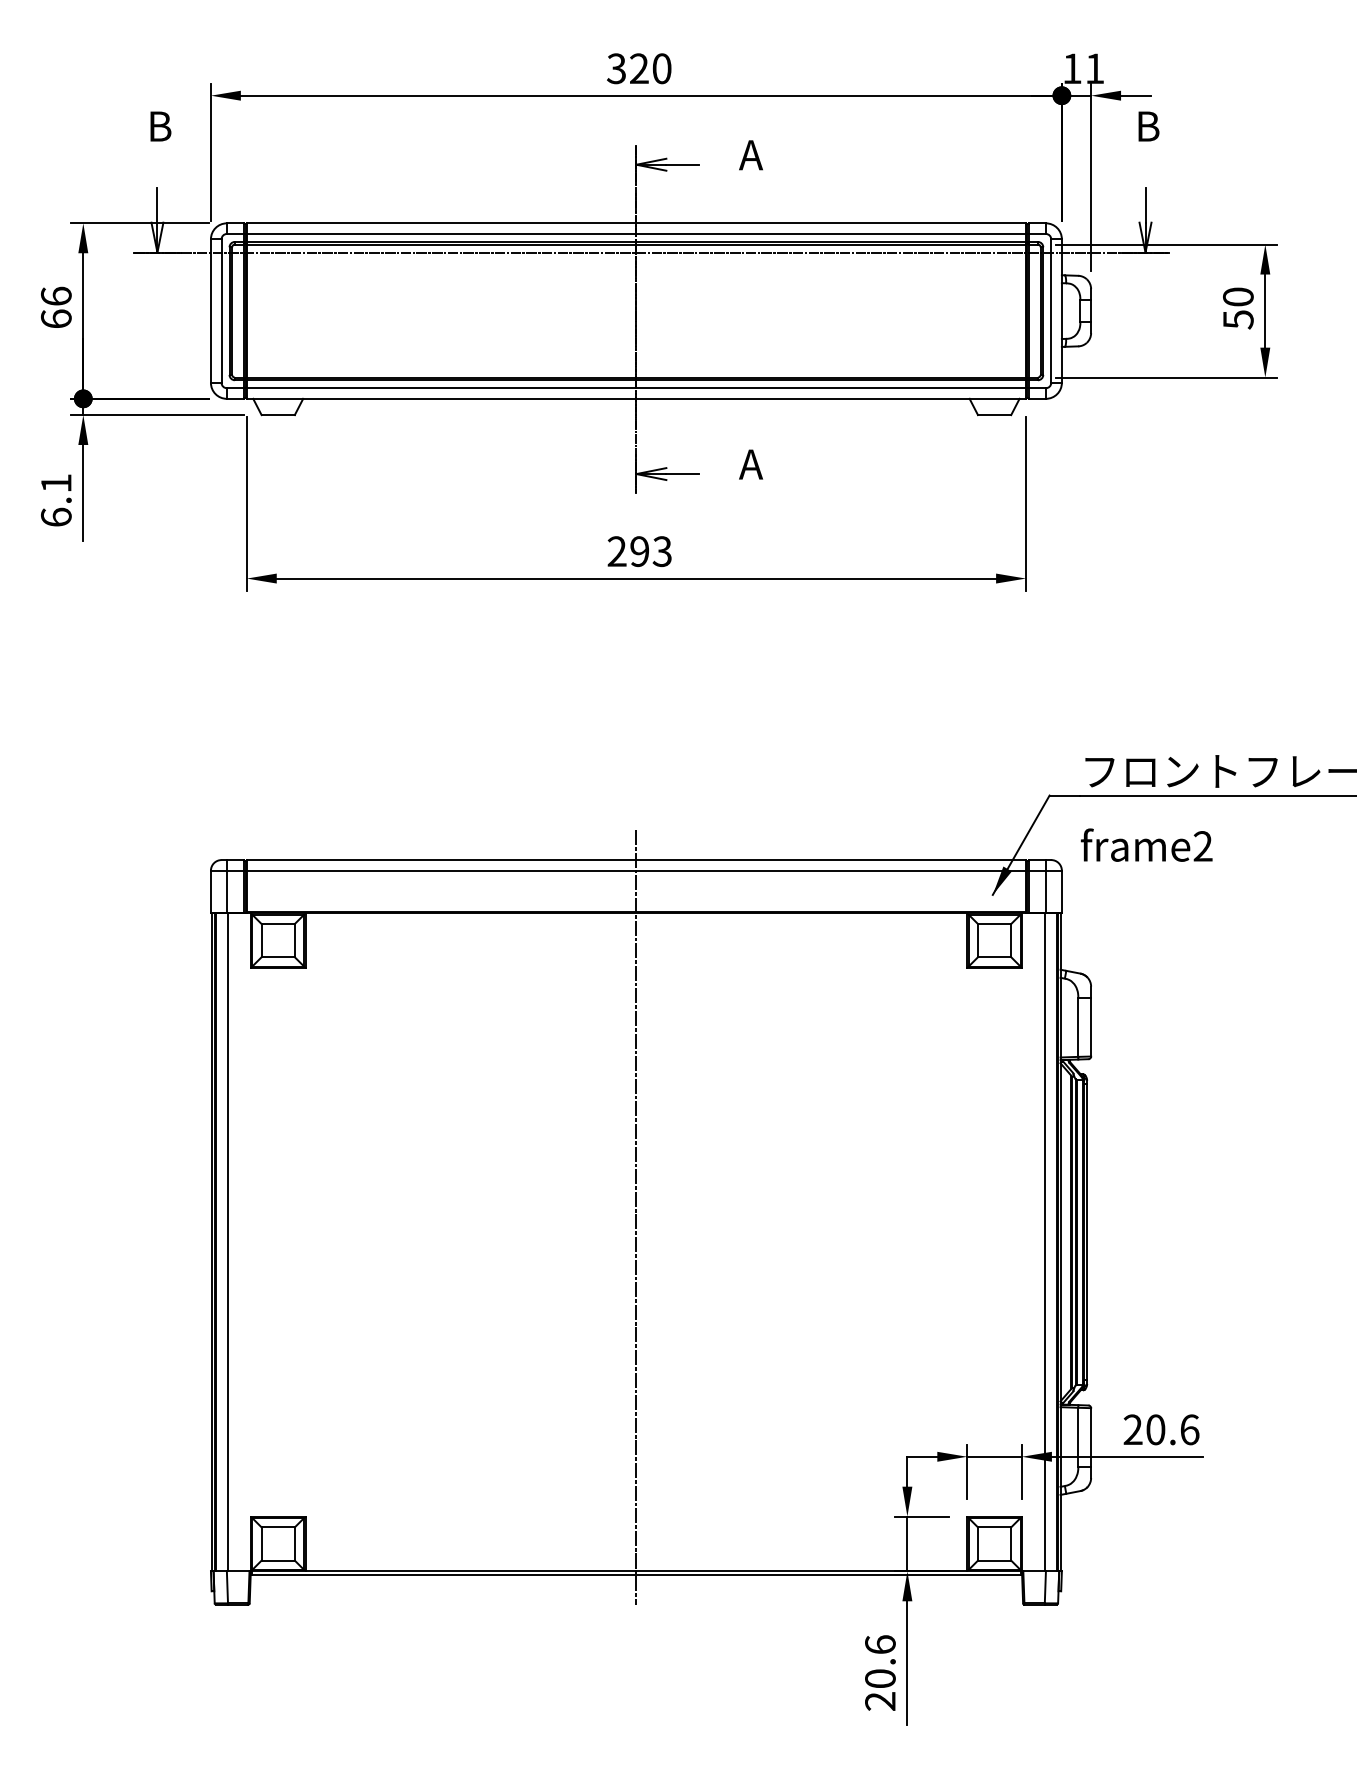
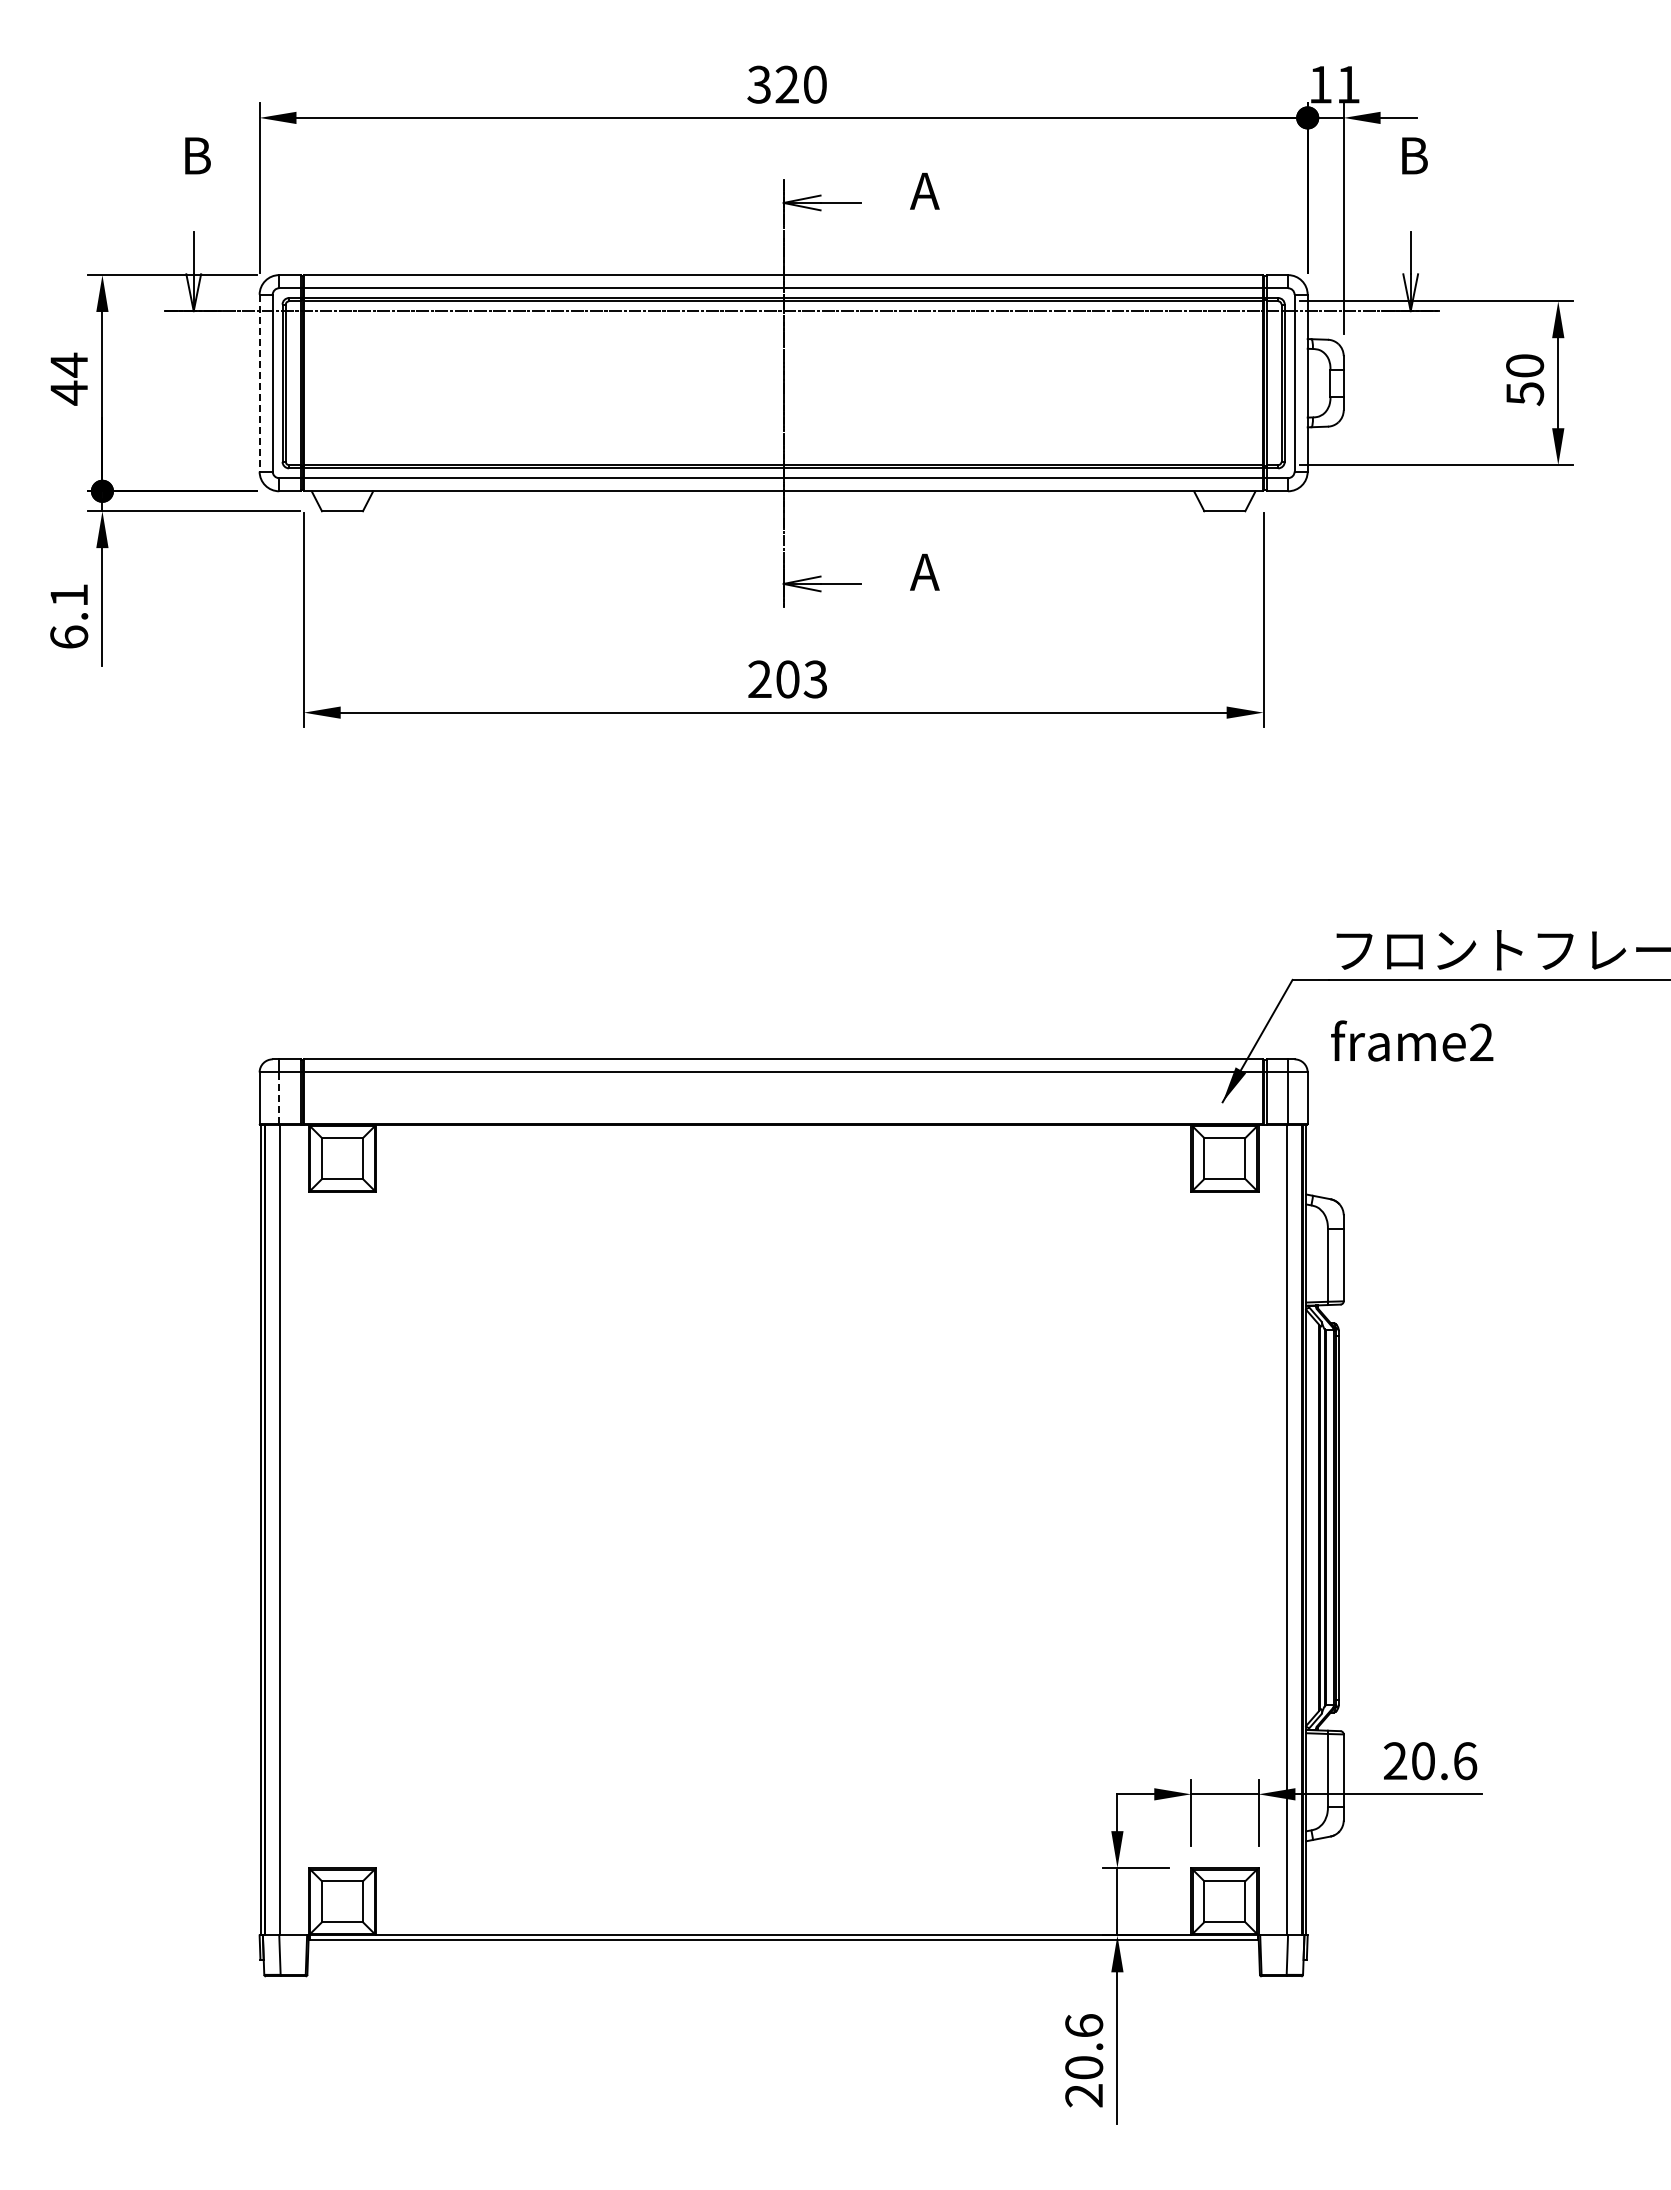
text: (56, 307) -> (69, 378), 66 -> 44
line: (210, 311) -> (259, 383), solid -> dashed
text: (639, 551) -> (787, 679), 293 -> 203
line: (227, 891) -> (279, 1098), solid -> dashed
line: (636, 1217) -> (783, 1499), removed

